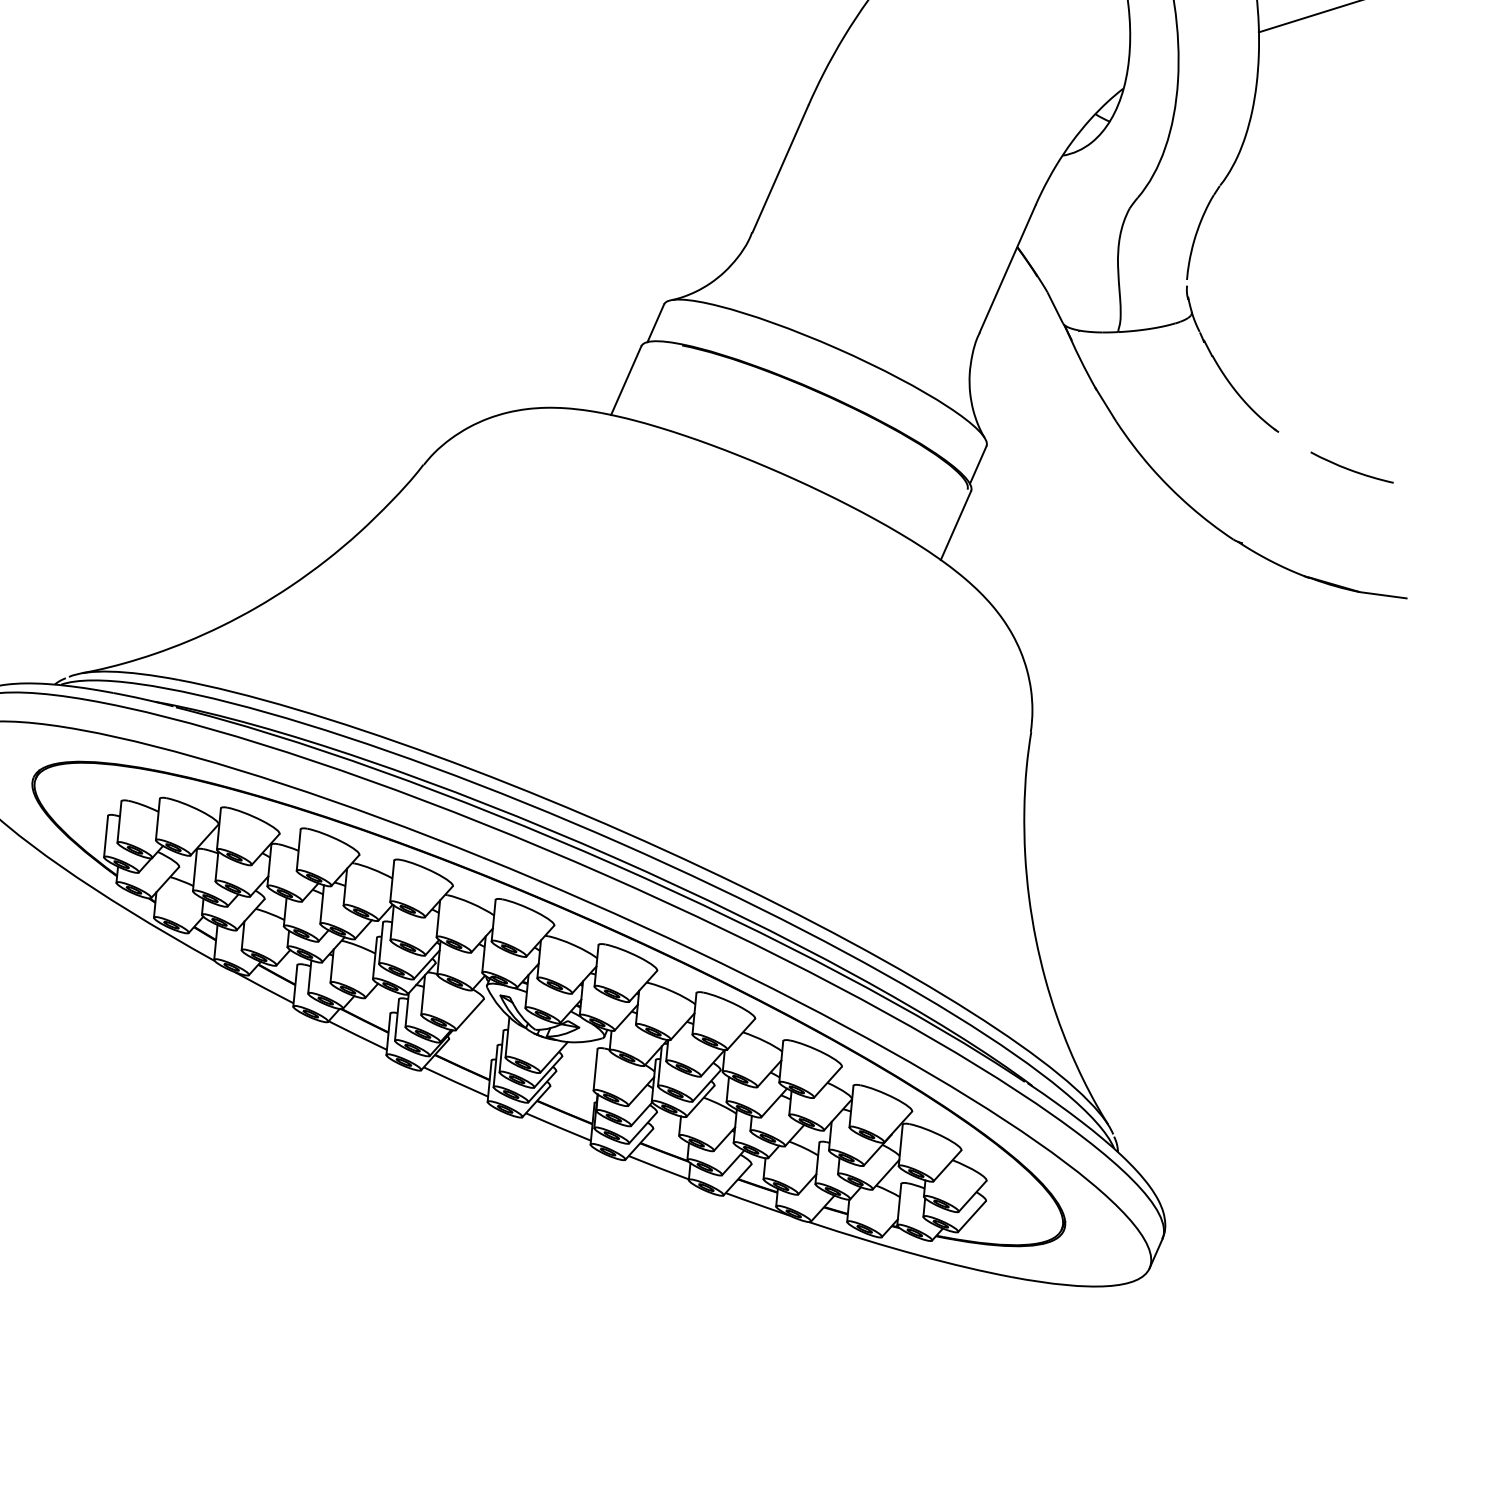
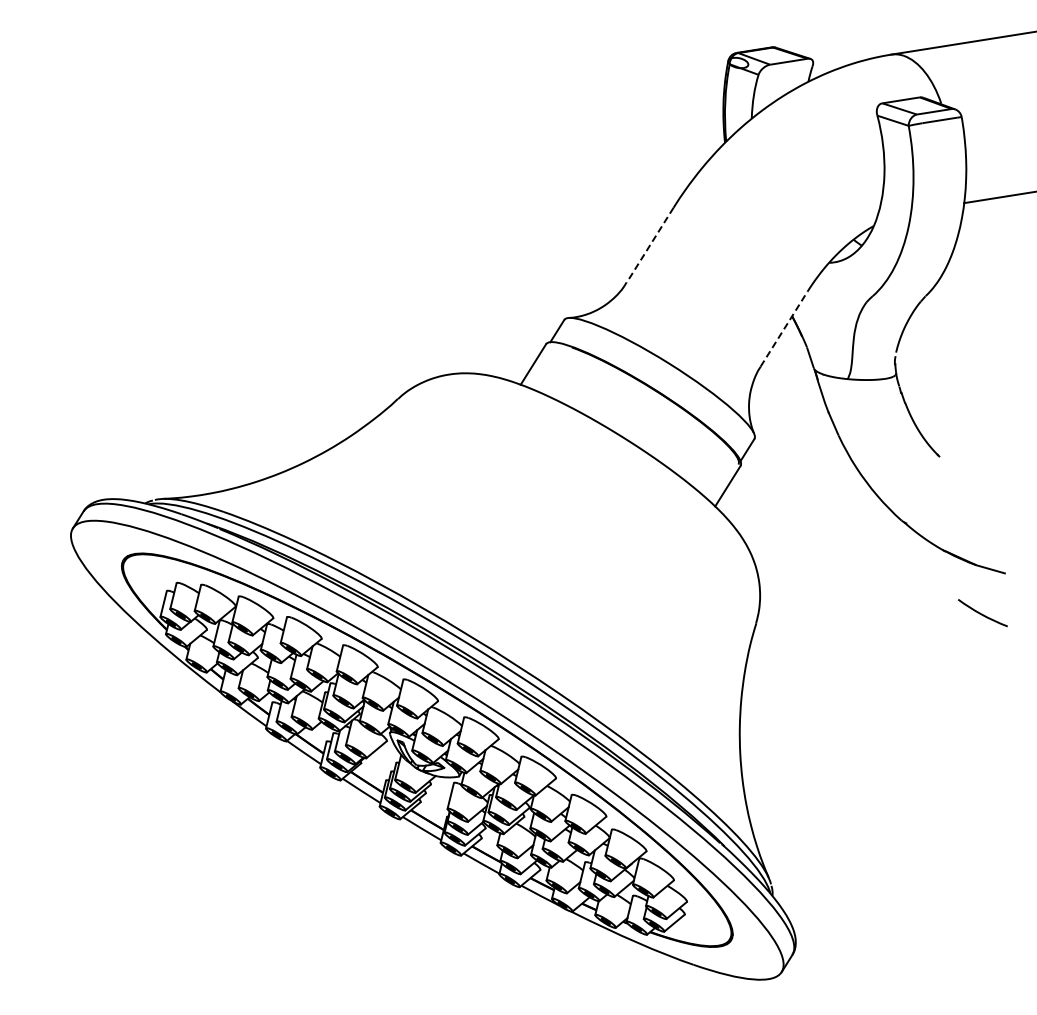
line: (779, 169) -> (649, 245), solid -> dashed
line: (1008, 267) -> (784, 328), solid -> dashed
curve: (1351, 468) -> (982, 613), moved

